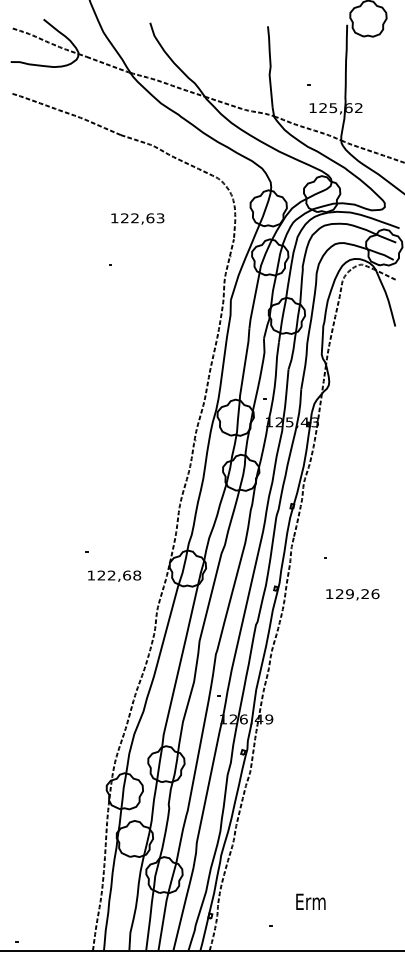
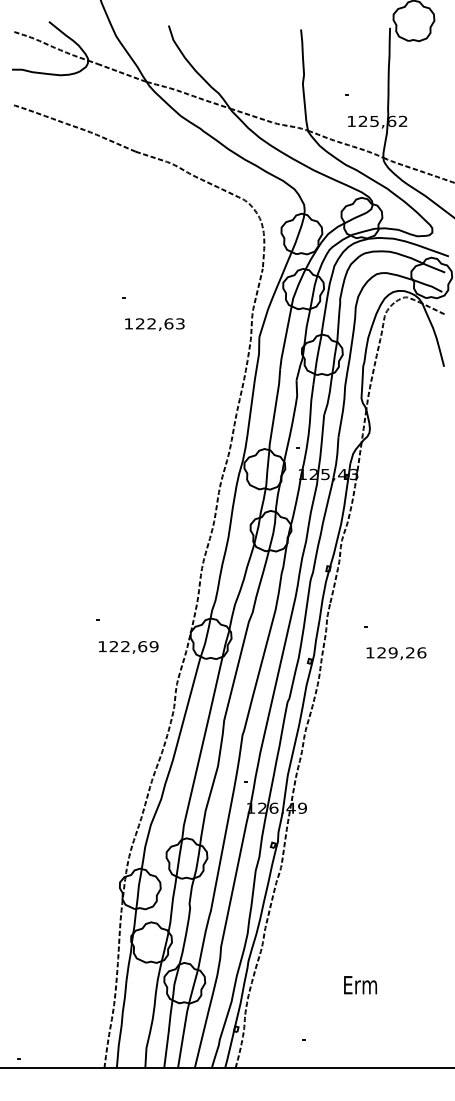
text: (137, 218) -> (154, 324), moved
text: (137, 575) -> (154, 646), 122,68 -> 122,69
text: (352, 594) -> (396, 653), moved
text: (310, 901) -> (360, 984), moved

